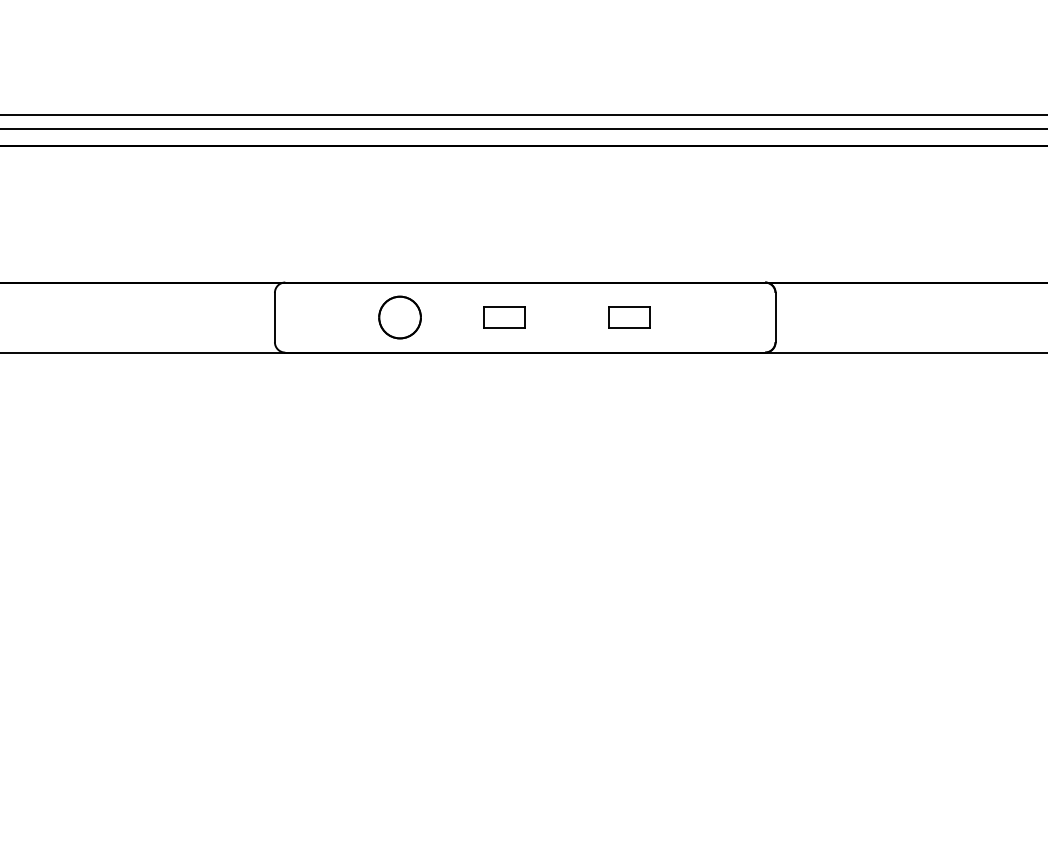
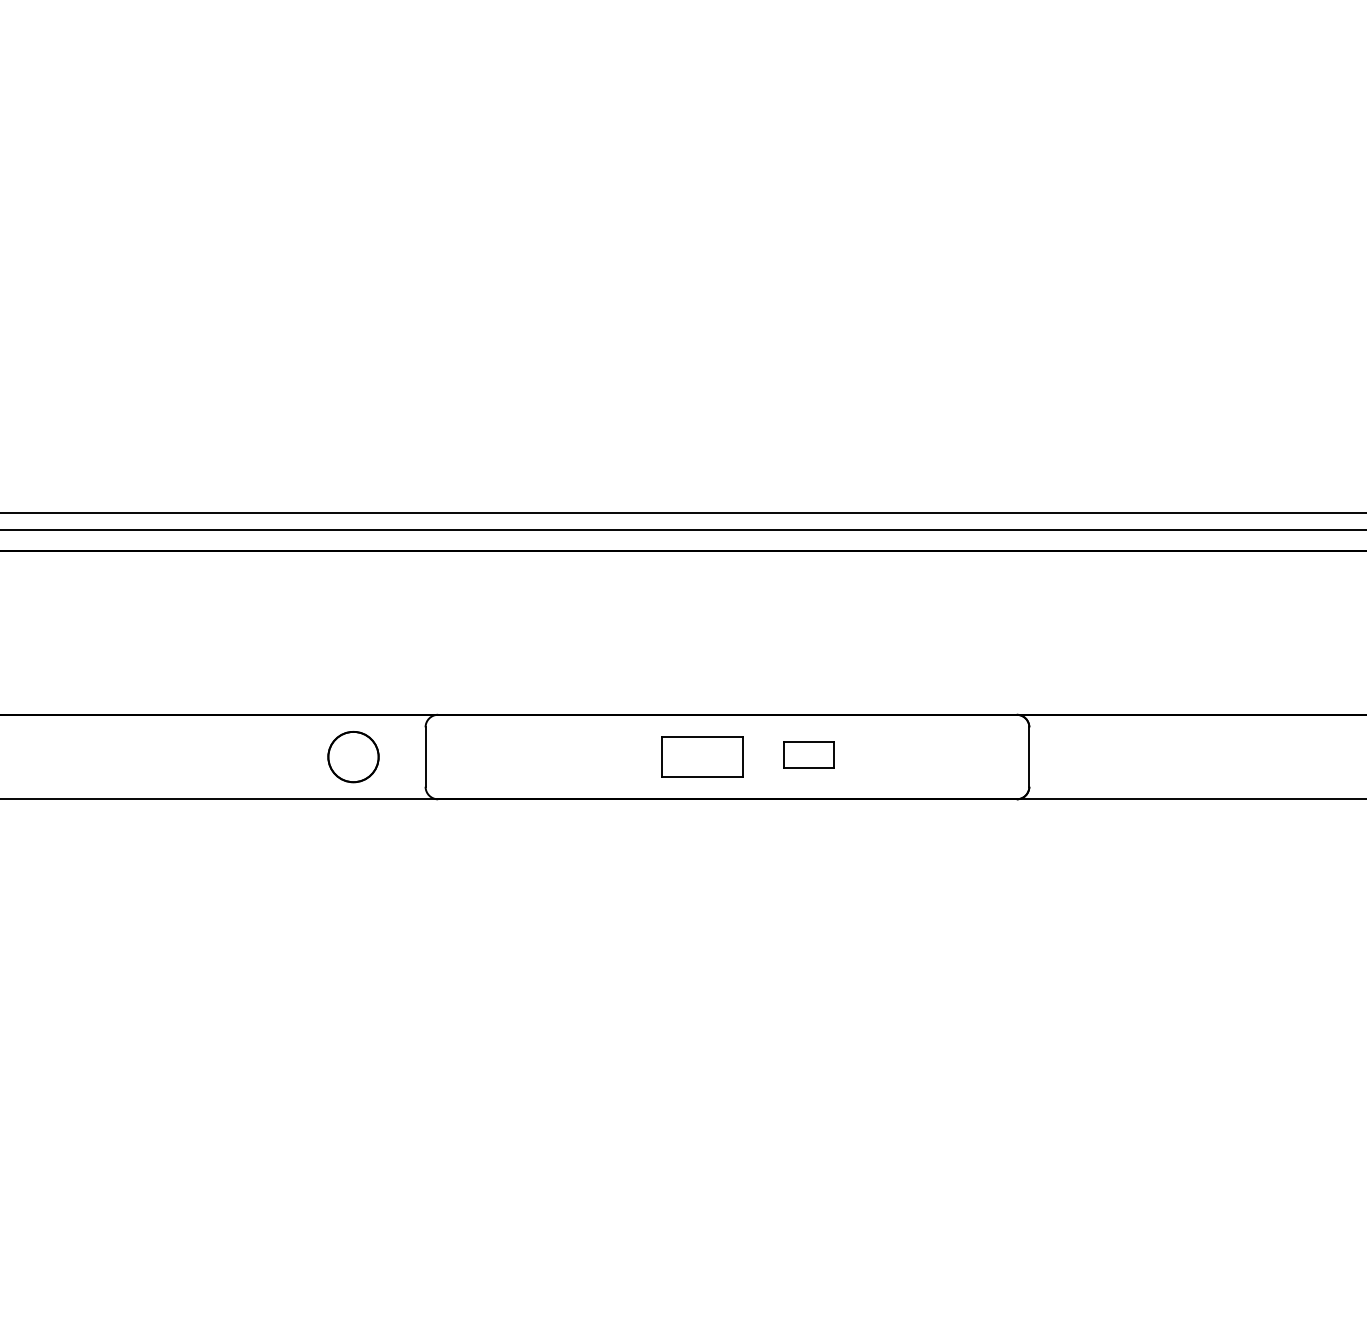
part: (400, 317) -> (353, 757), moved
part: (503, 317) -> (701, 756), size x1.6
part: (628, 317) -> (808, 754), moved

